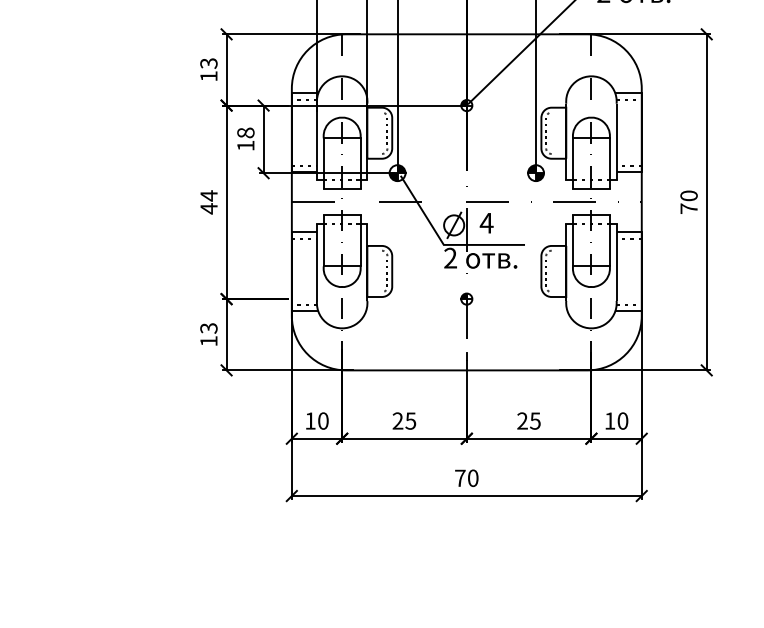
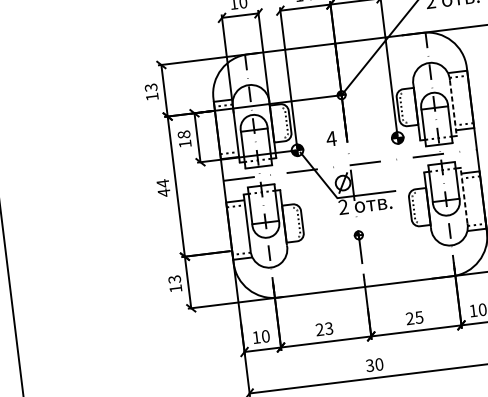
line: (616, 142) -> (453, 108), solid -> dashed
text: (486, 223) -> (331, 139), moved
line: (616, 262) -> (463, 195), solid -> dashed
text: (411, 420) -> (329, 328), 25 -> 23
text: (459, 478) -> (369, 365), 70 -> 30

